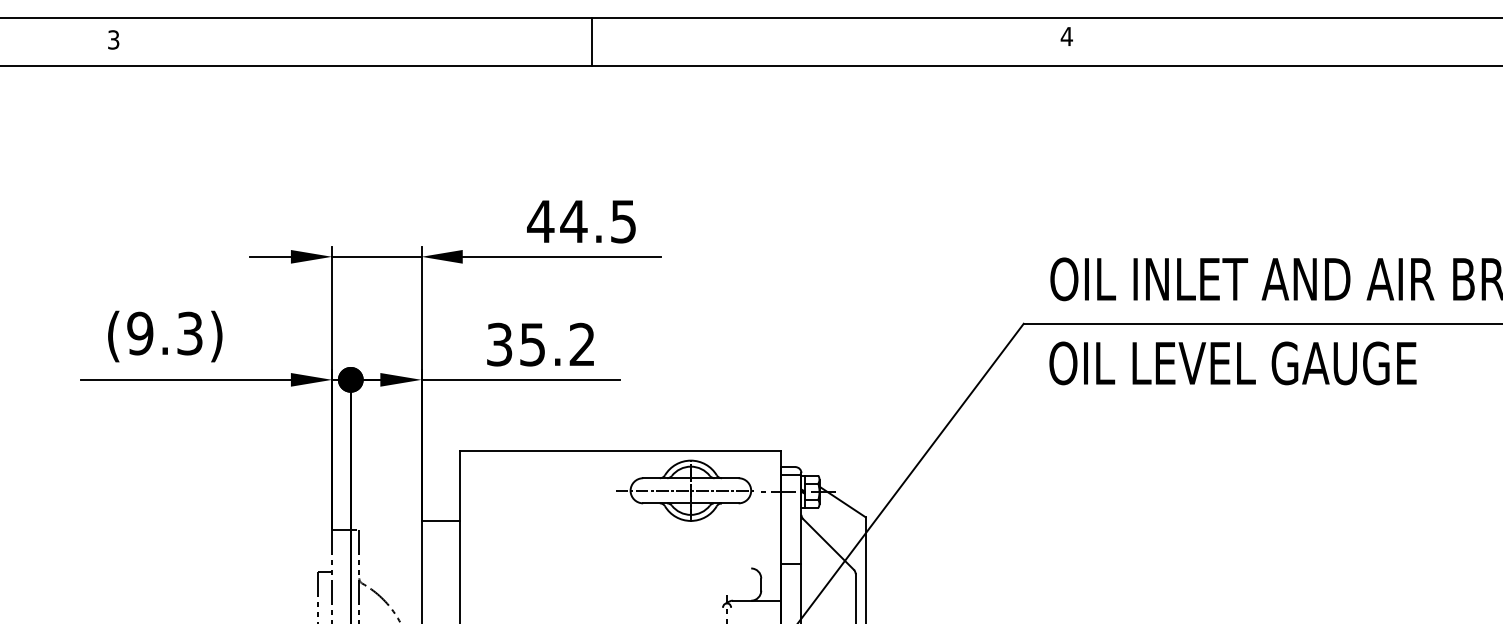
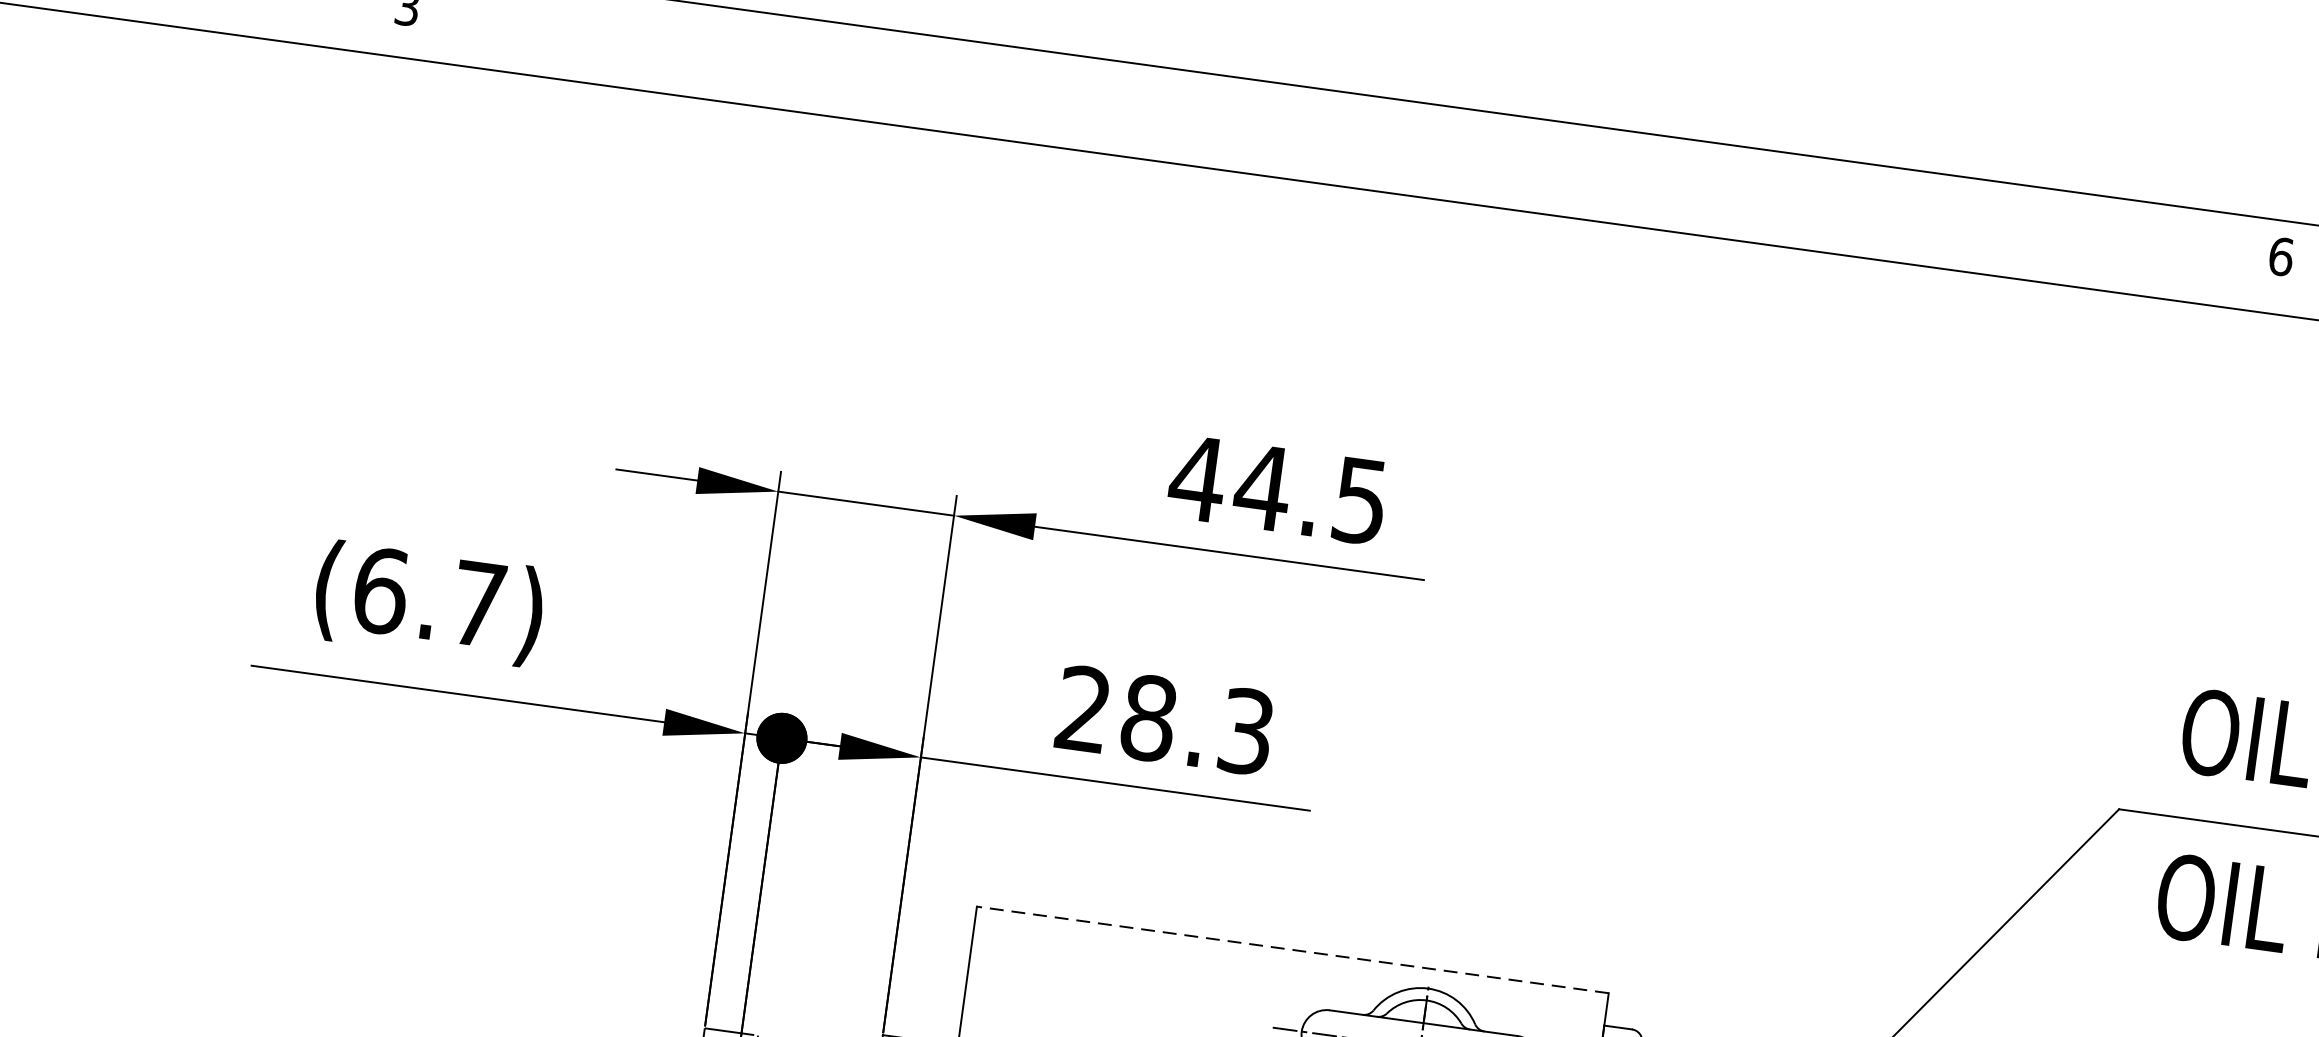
text: (1066, 36) -> (2280, 256), 4 -> 6
line: (591, 41) -> (1345, 138), removed
text: (164, 333) -> (428, 597), (9.3) -> (6.7)
text: (540, 344) -> (1164, 719), 35.2 -> 28.3
line: (620, 450) -> (1292, 949), solid -> dashed

